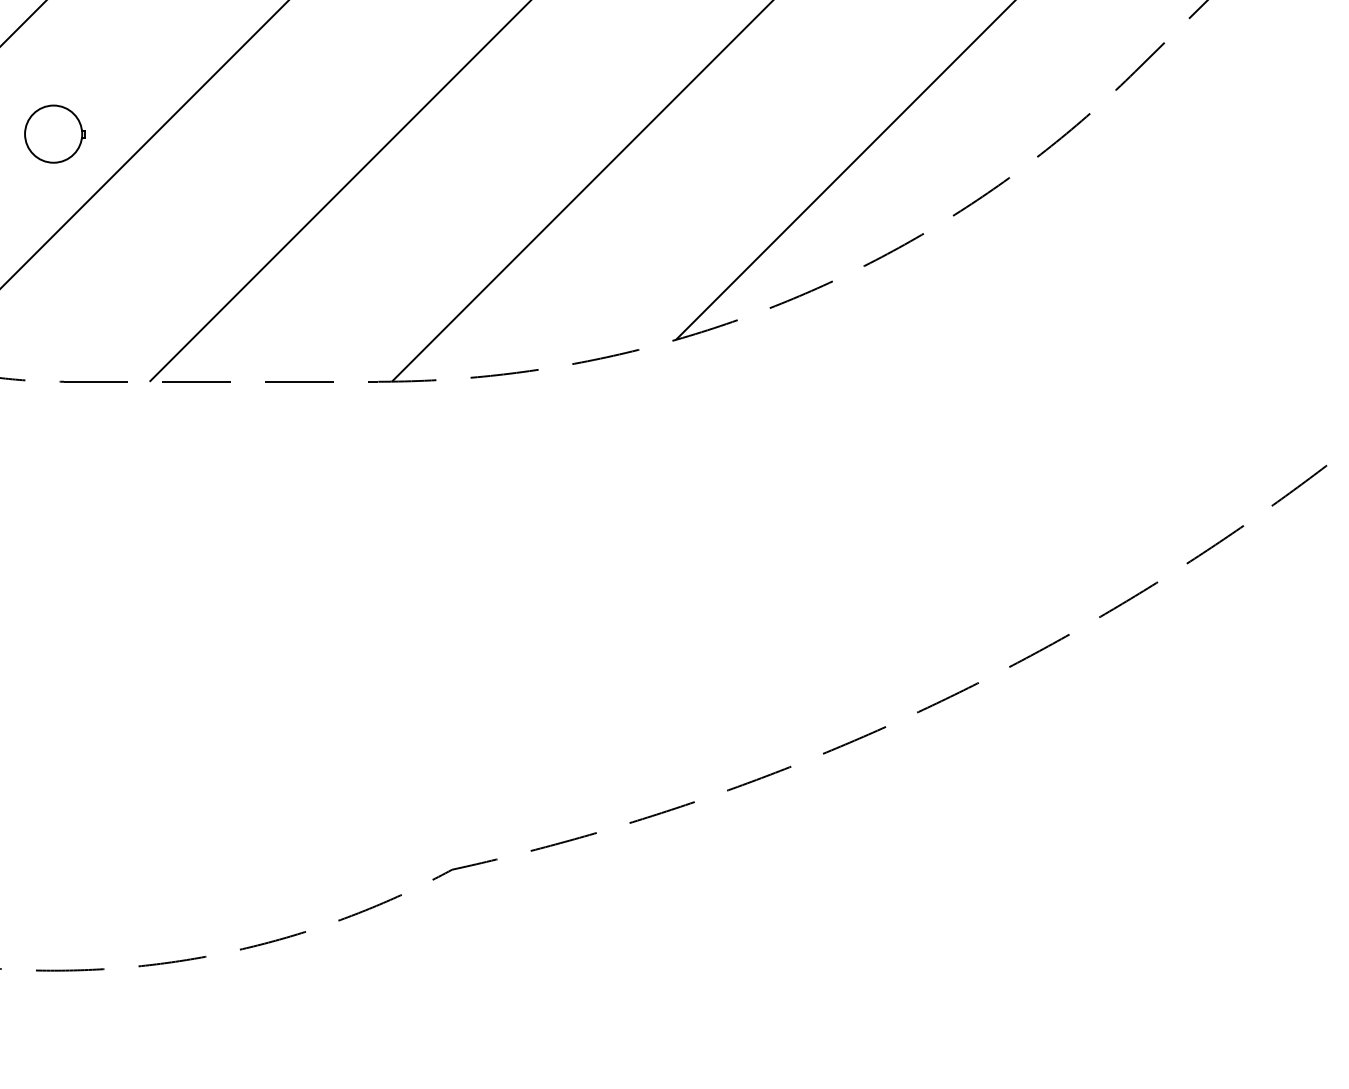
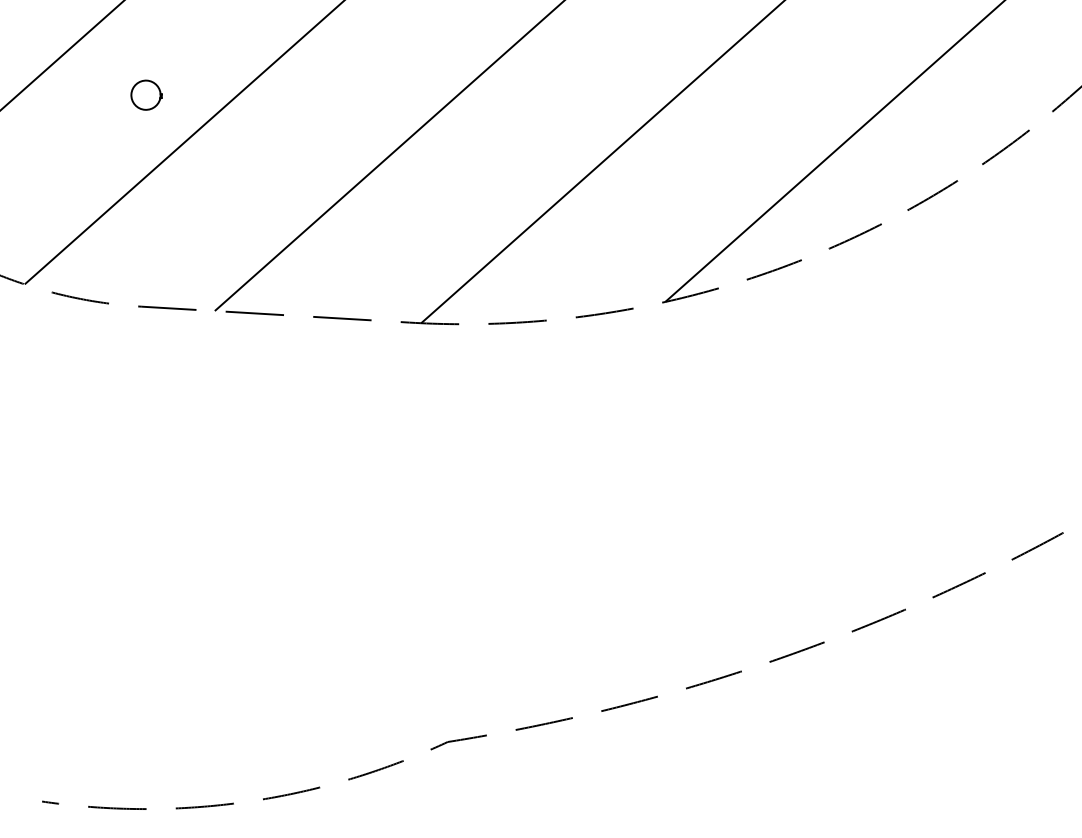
part: (54, 133) -> (146, 94), size x0.6

